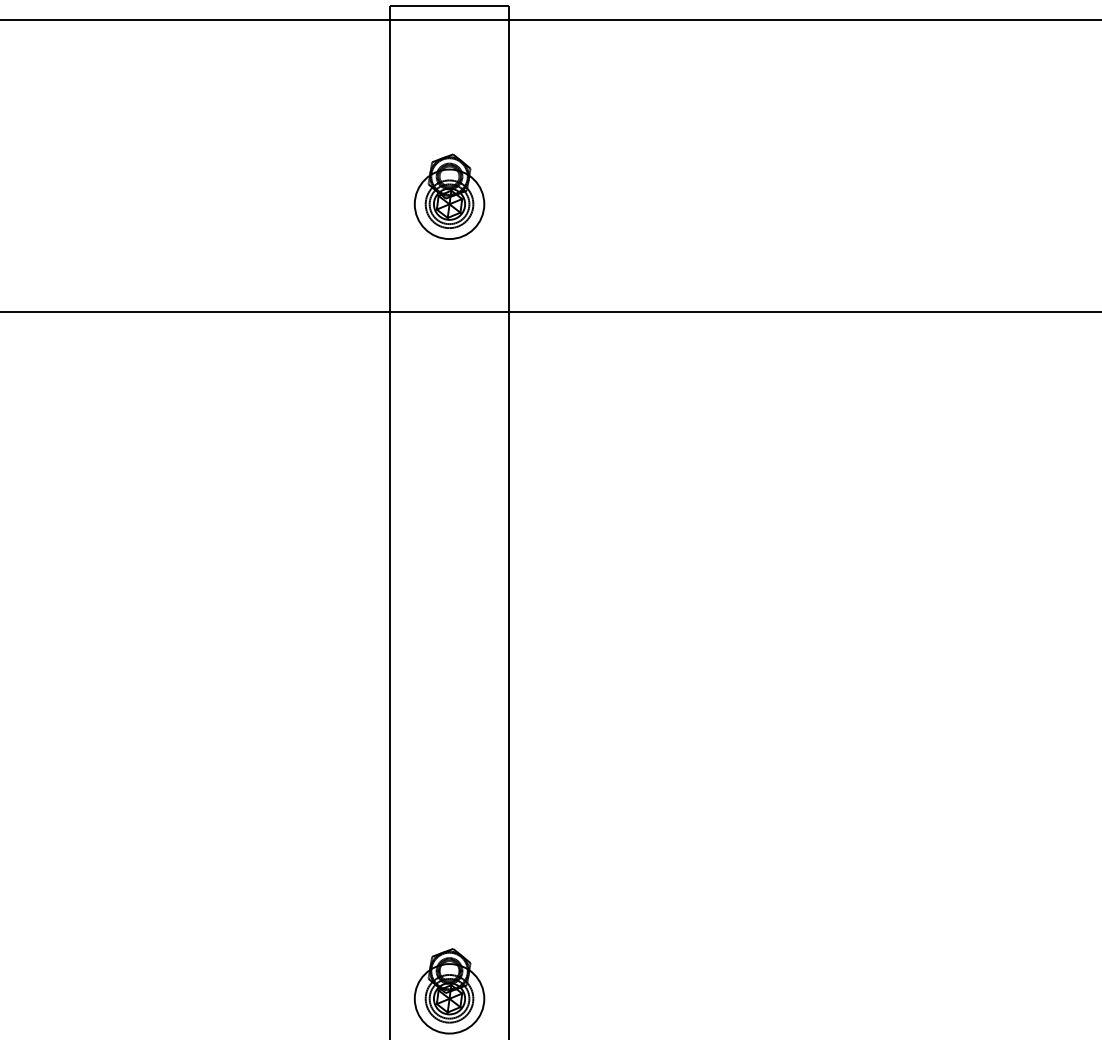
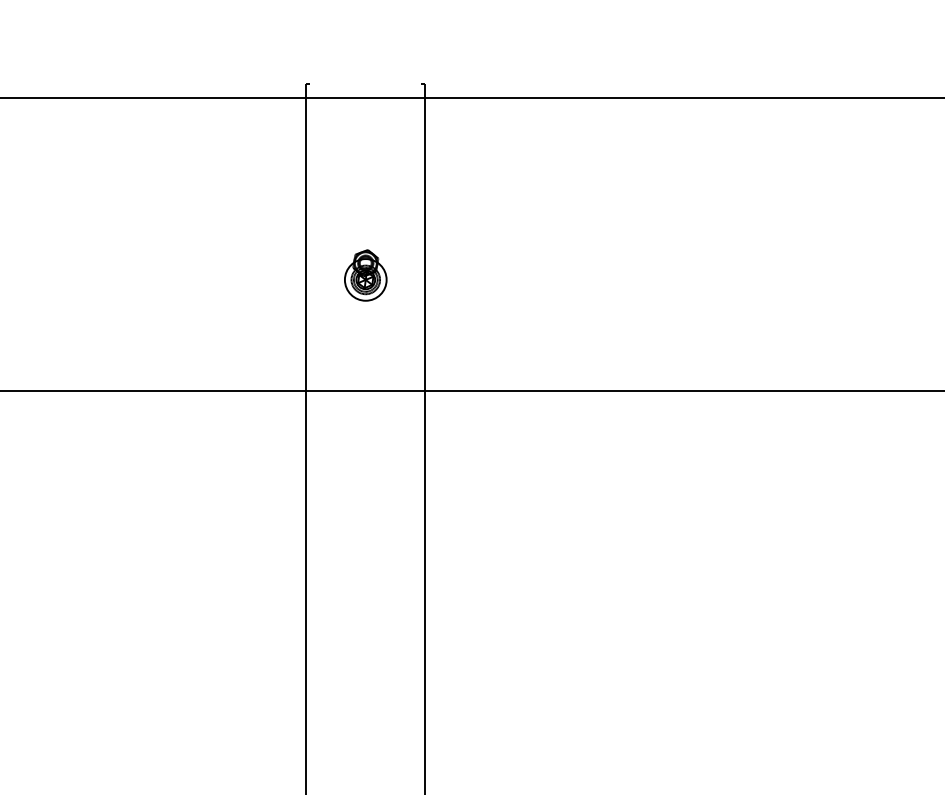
line: (449, 5) -> (365, 84), removed
part: (449, 196) -> (365, 275), size x0.6

